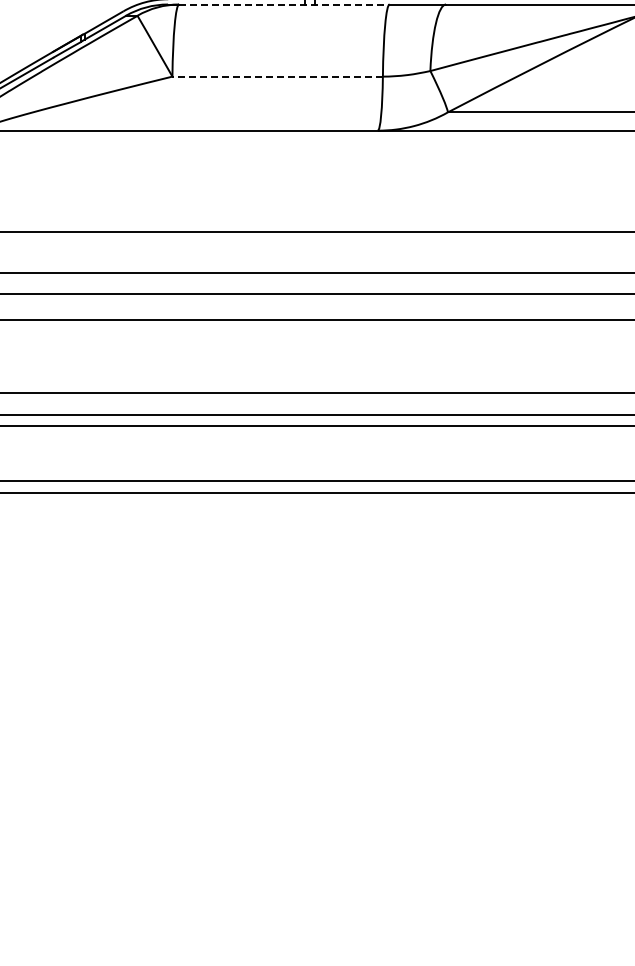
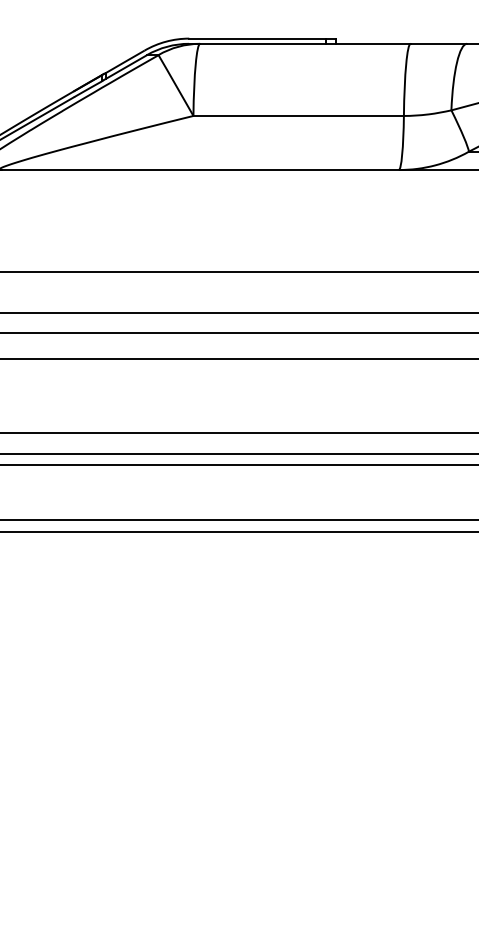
line: (284, 4) -> (305, 43), dashed -> solid
line: (277, 76) -> (298, 115), dashed -> solid

